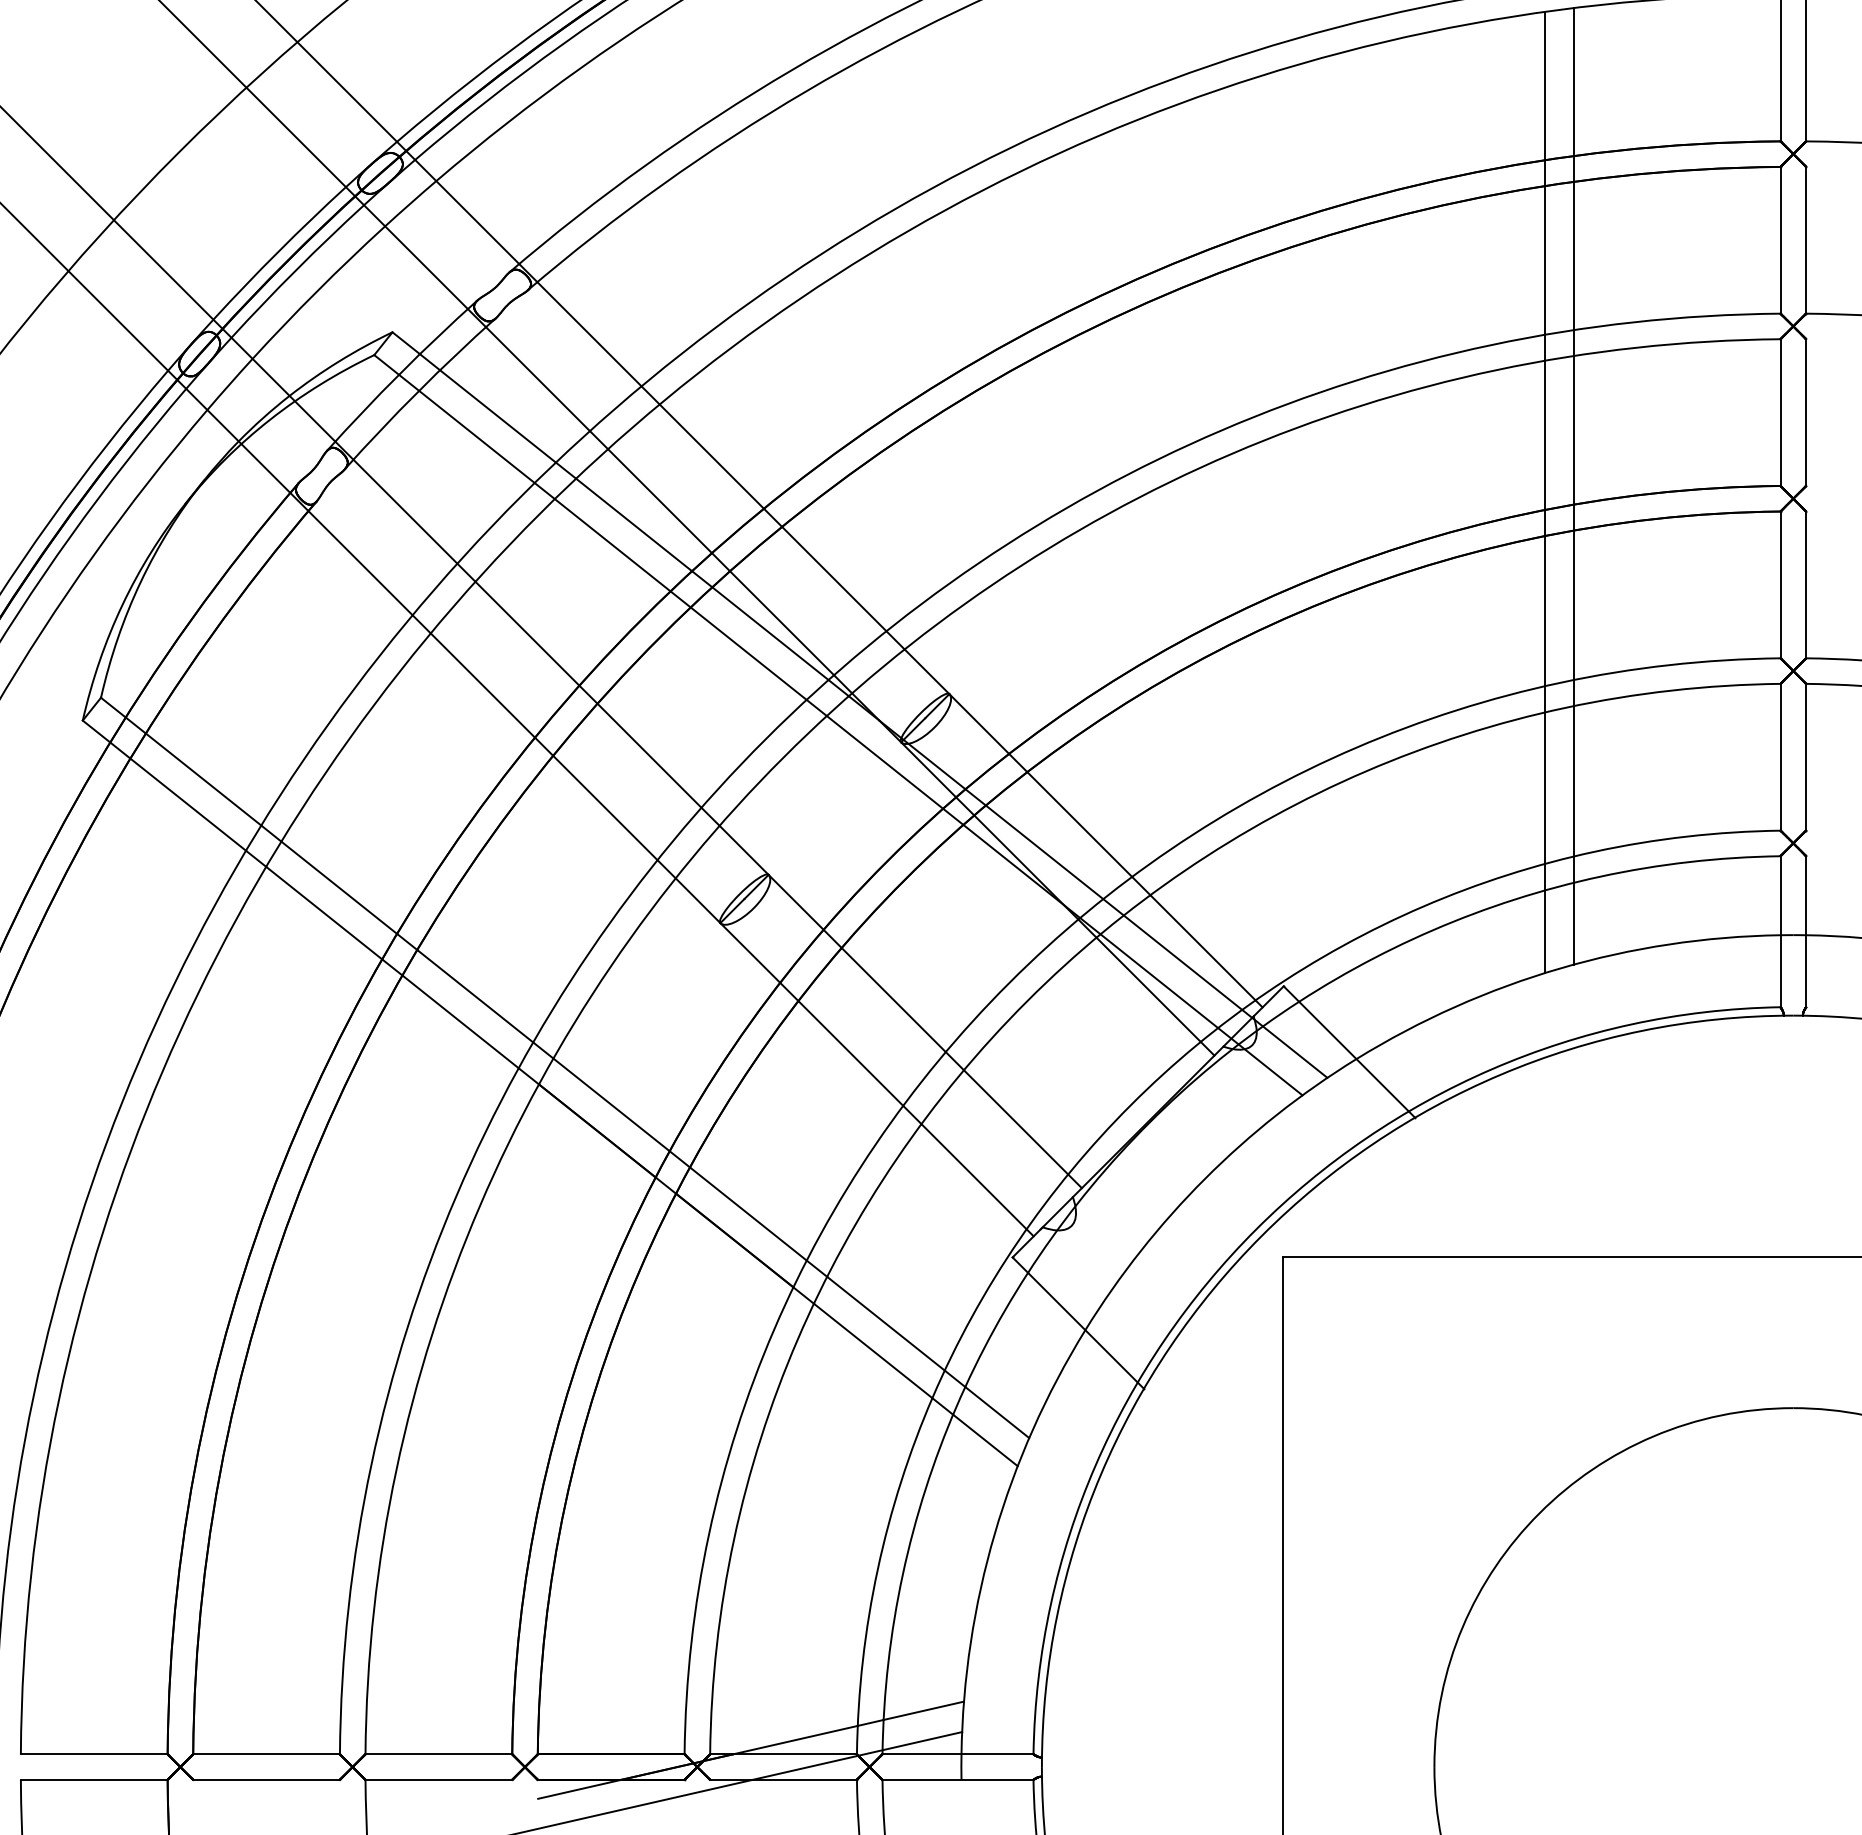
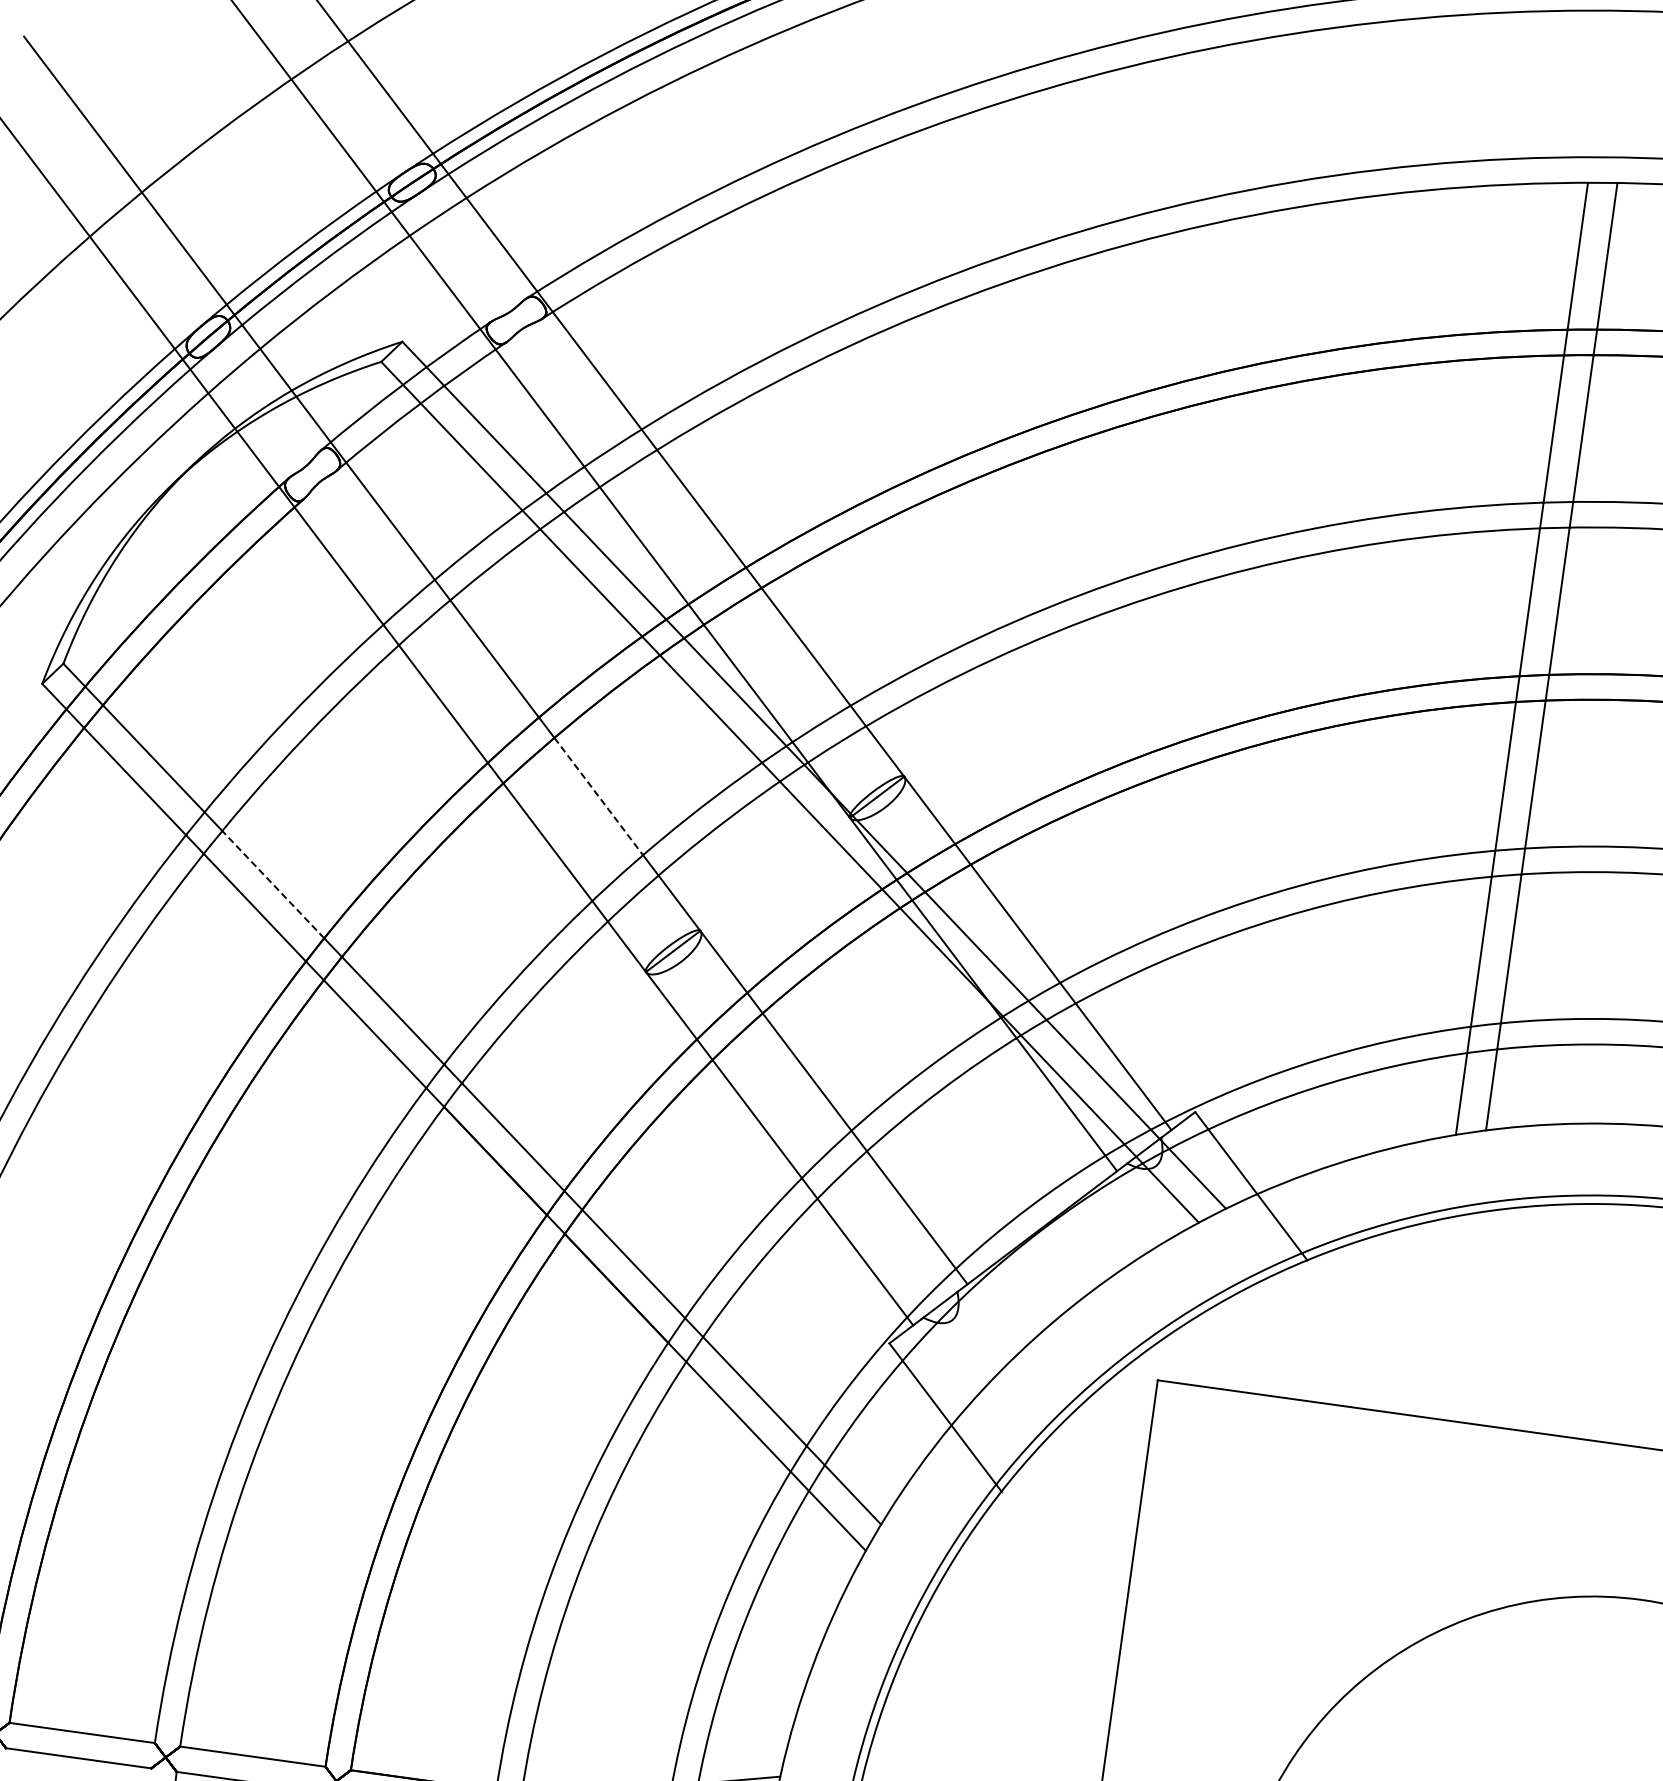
line: (649, 755) -> (598, 796), solid -> dashed
line: (339, 887) -> (273, 884), solid -> dashed

